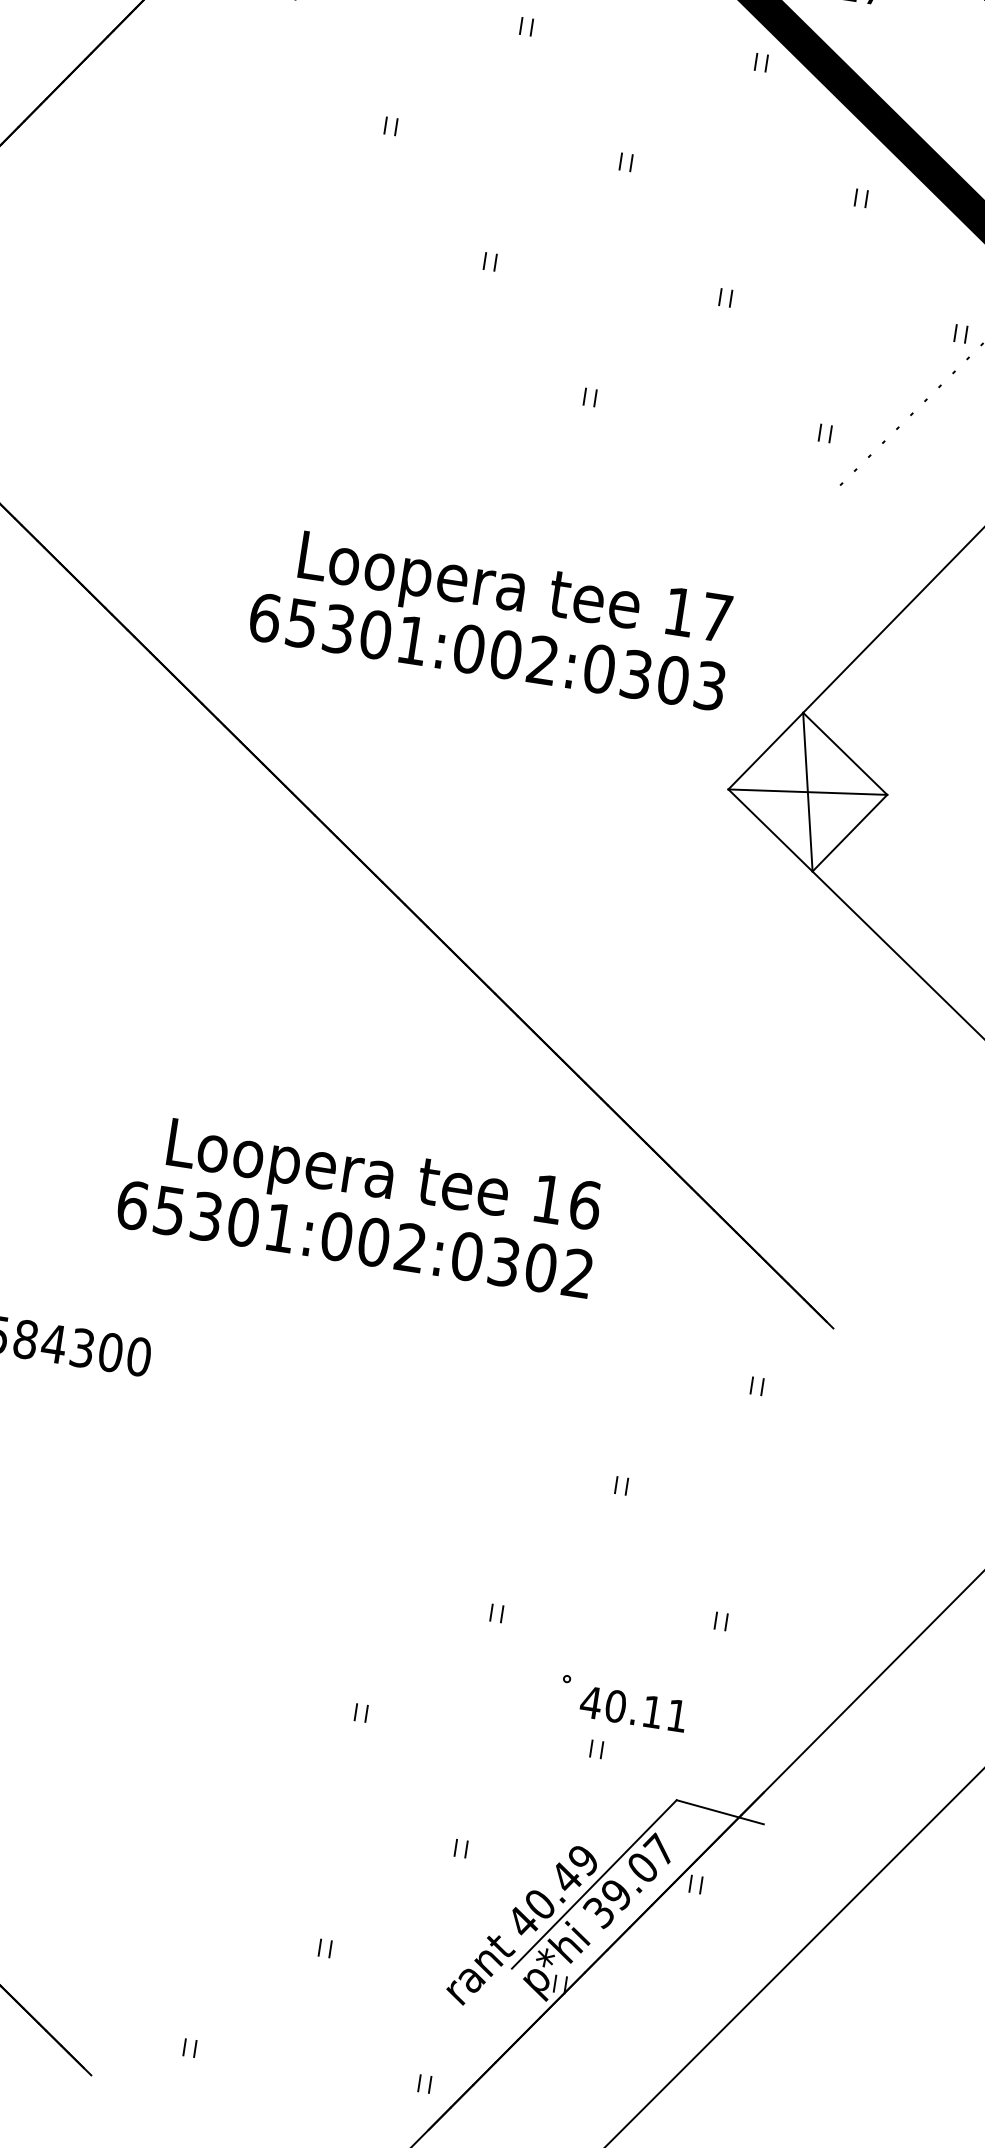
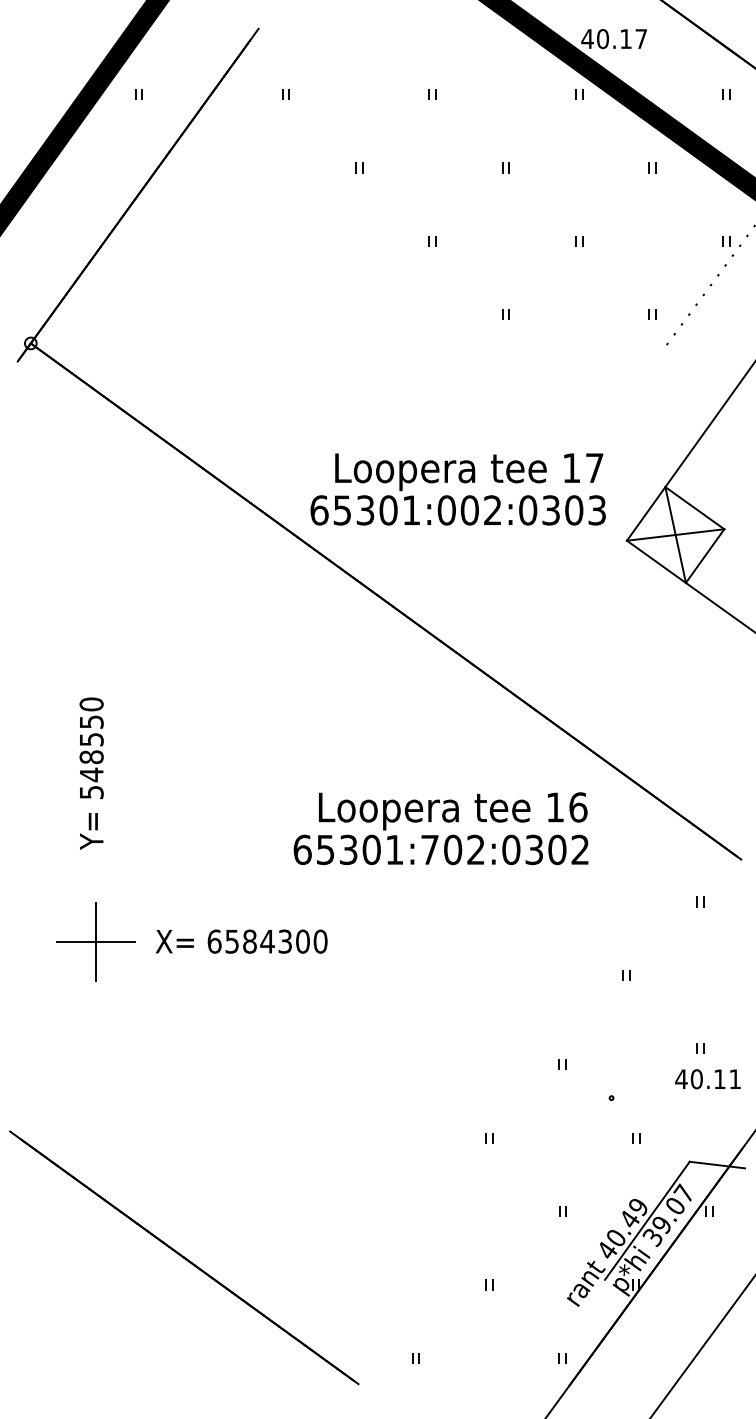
text: (491, 618) -> (457, 489), moved
text: (337, 1236) -> (430, 849), 65301:002:0302 -> 65301:702:0302
text: (632, 1709) -> (707, 1079), moved

